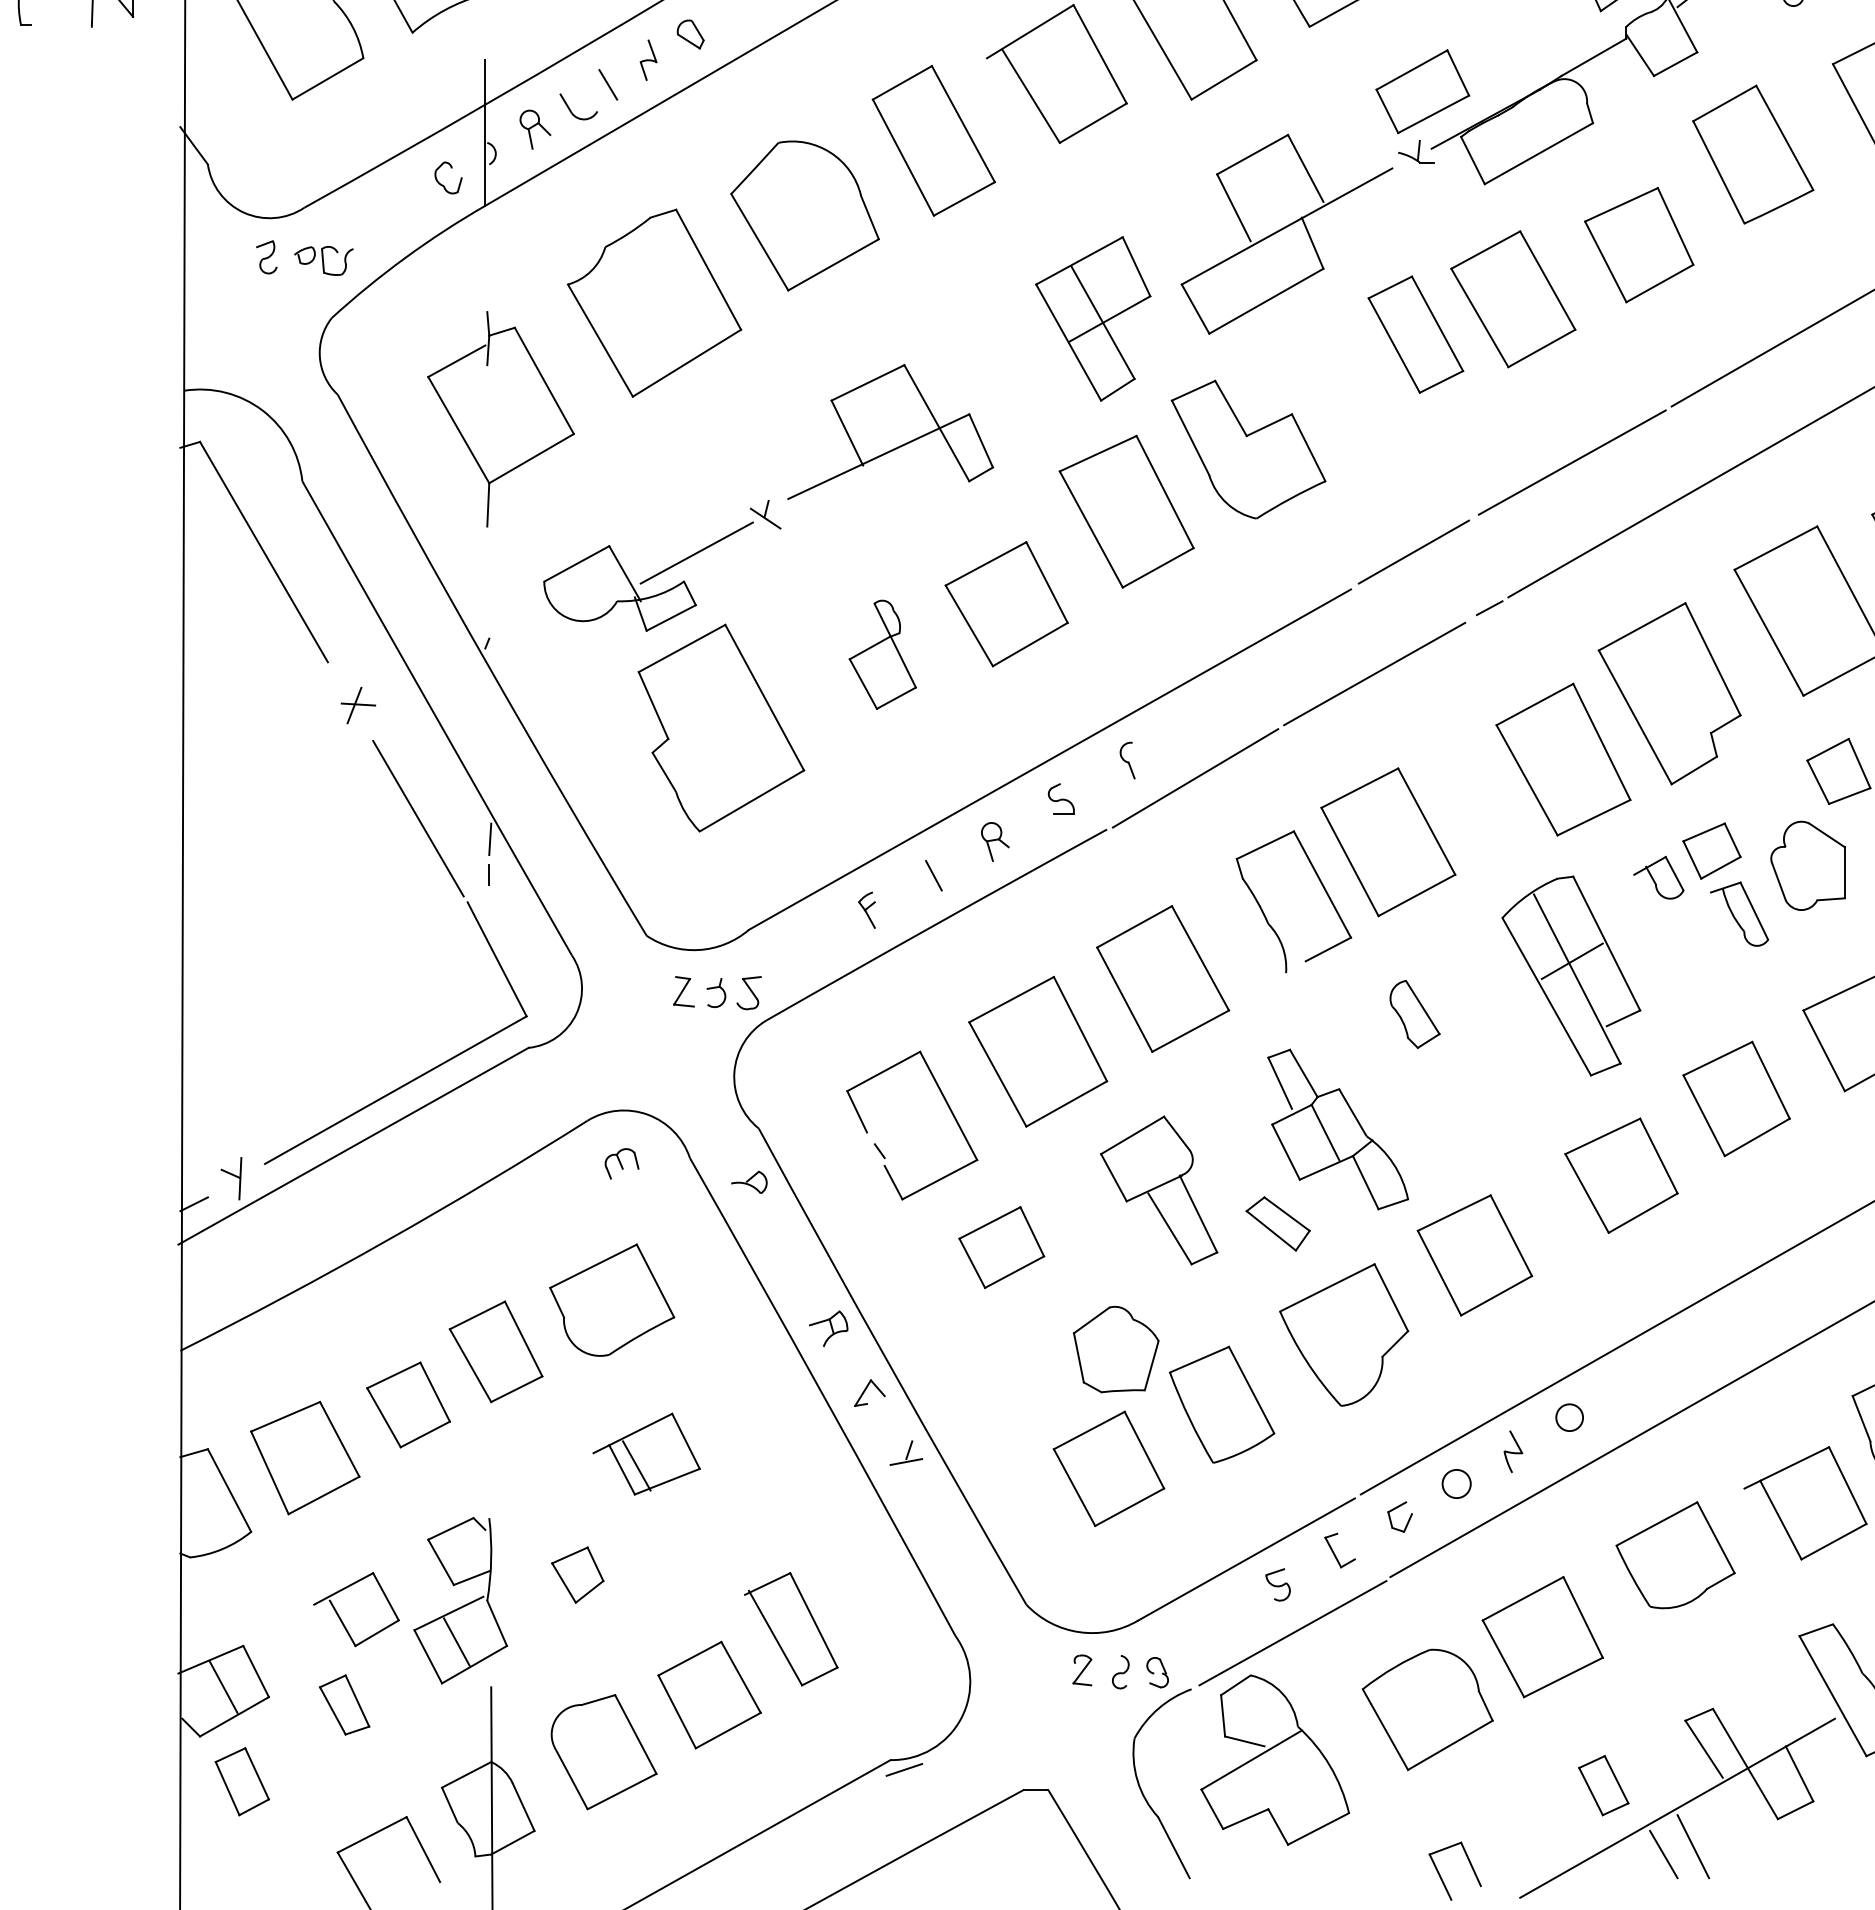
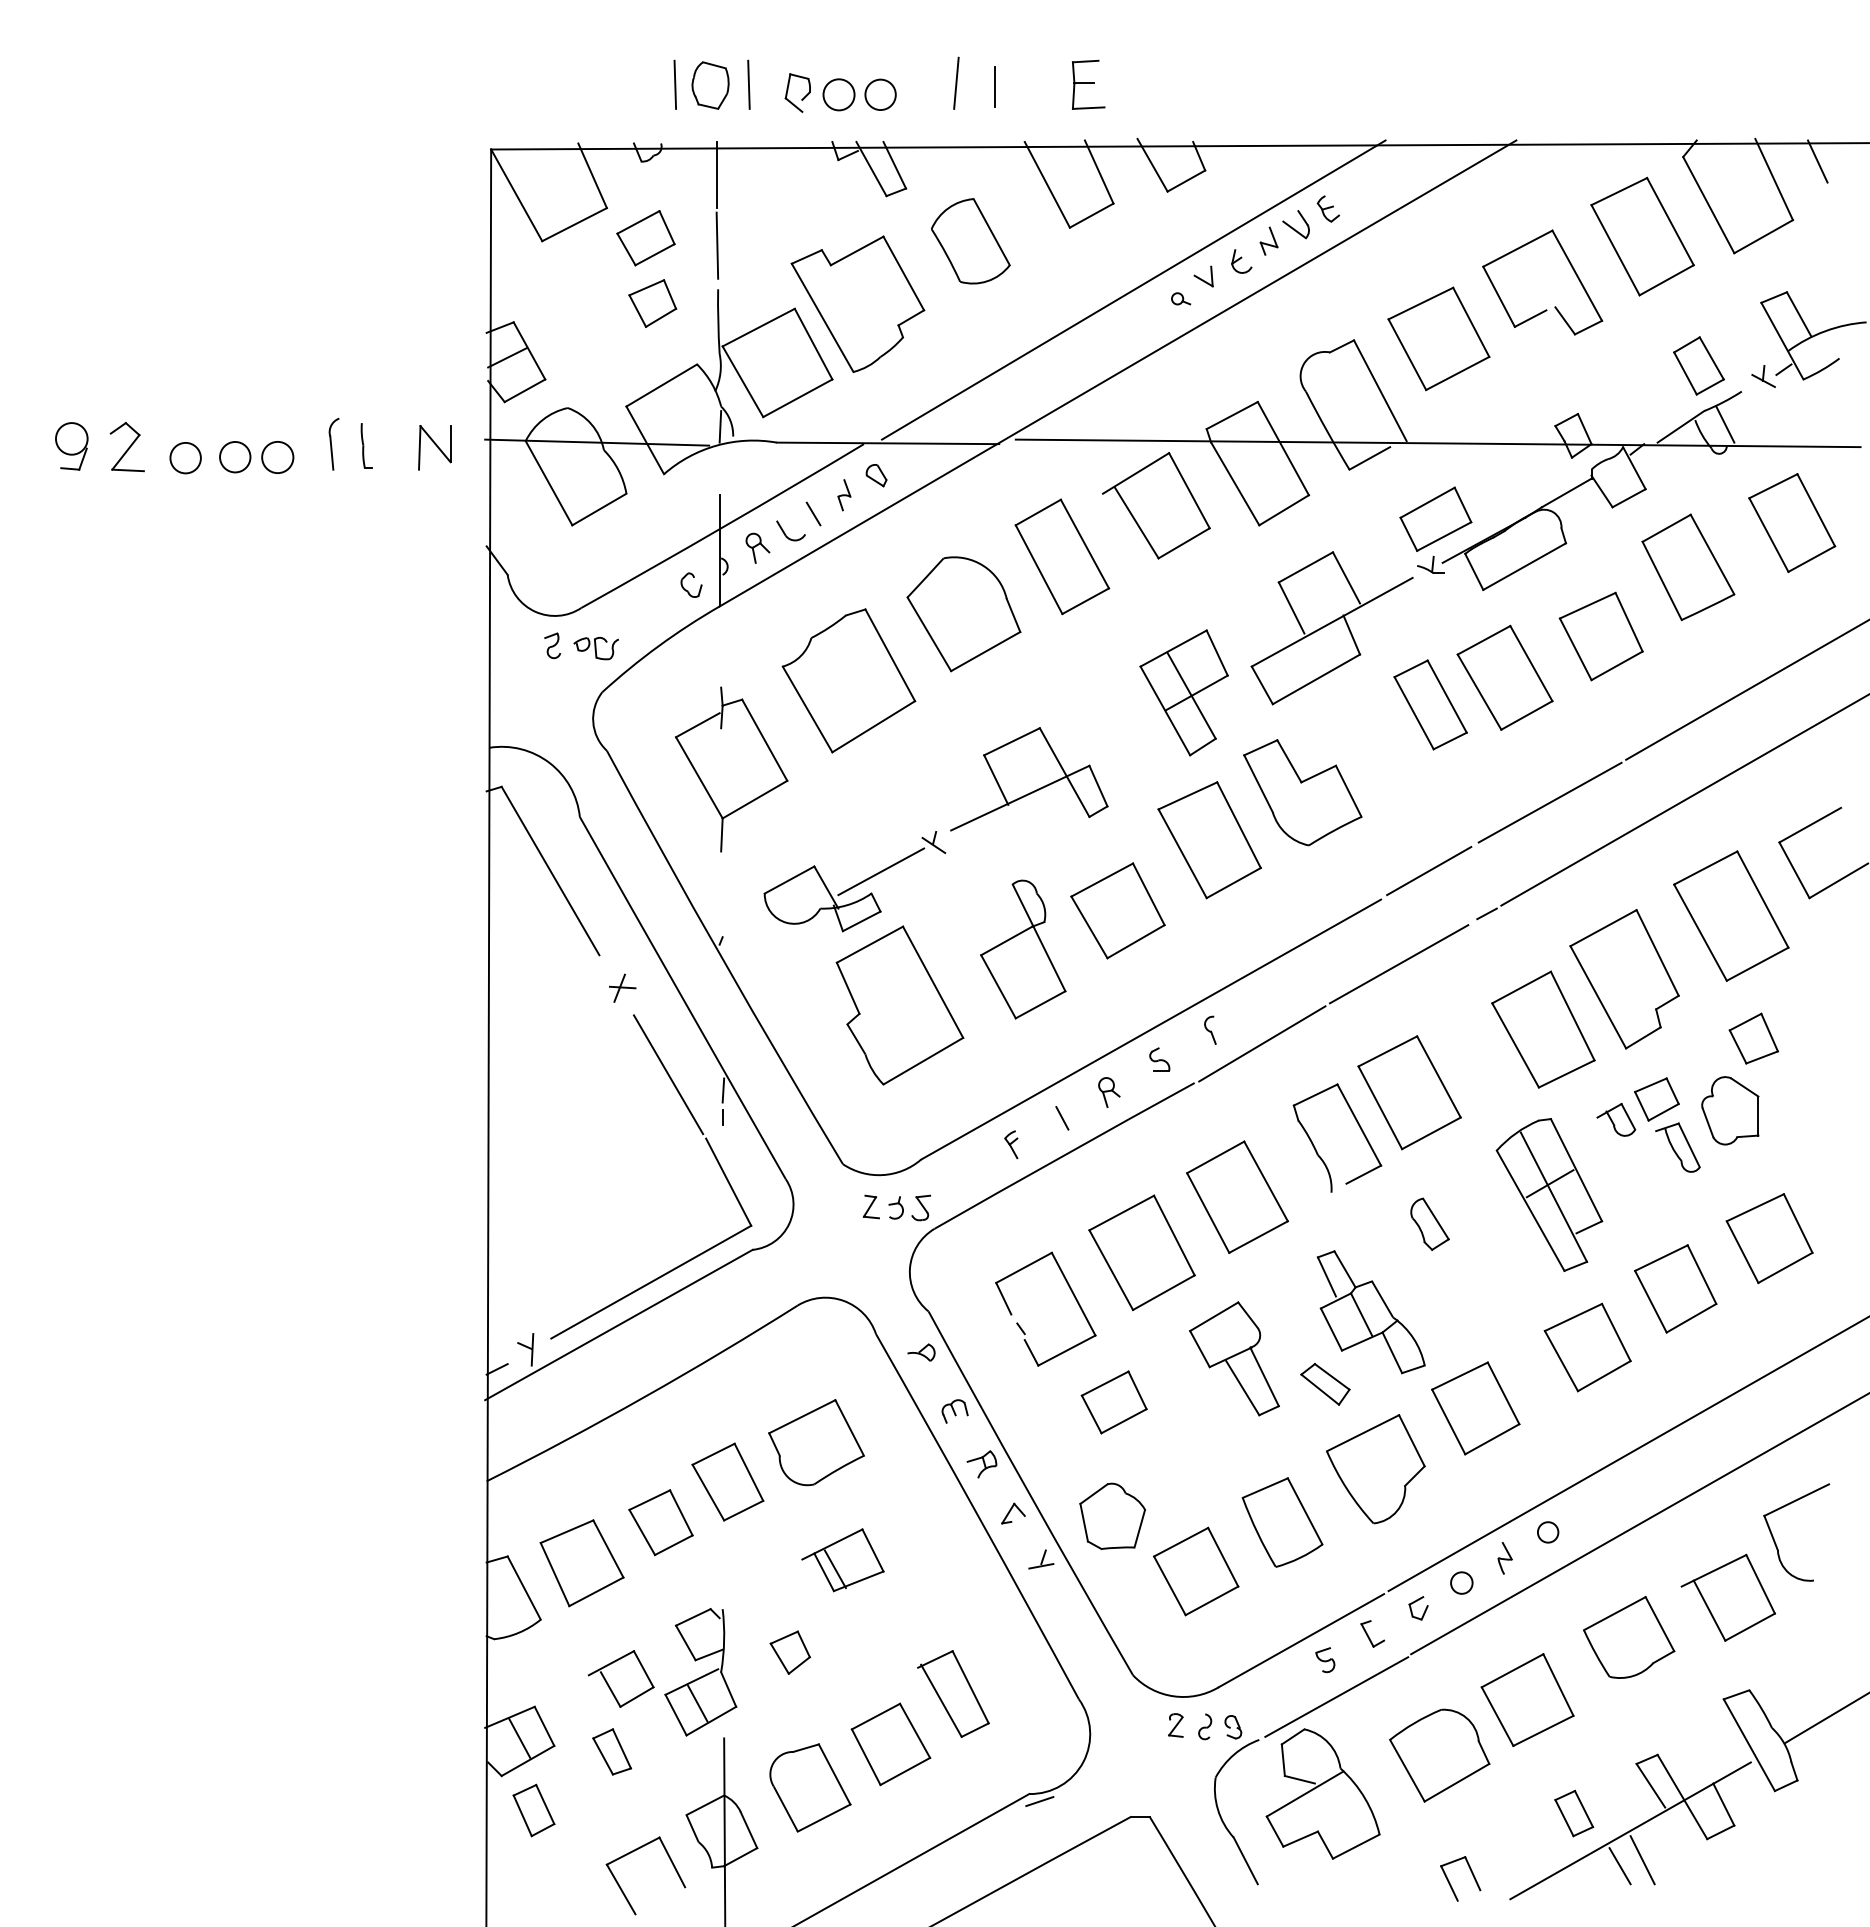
part: (883, 654) -> (1023, 949), size x1.67
part: (621, 1163) -> (954, 1411), moved
part: (1115, 1348) -> (1112, 1515), moved

